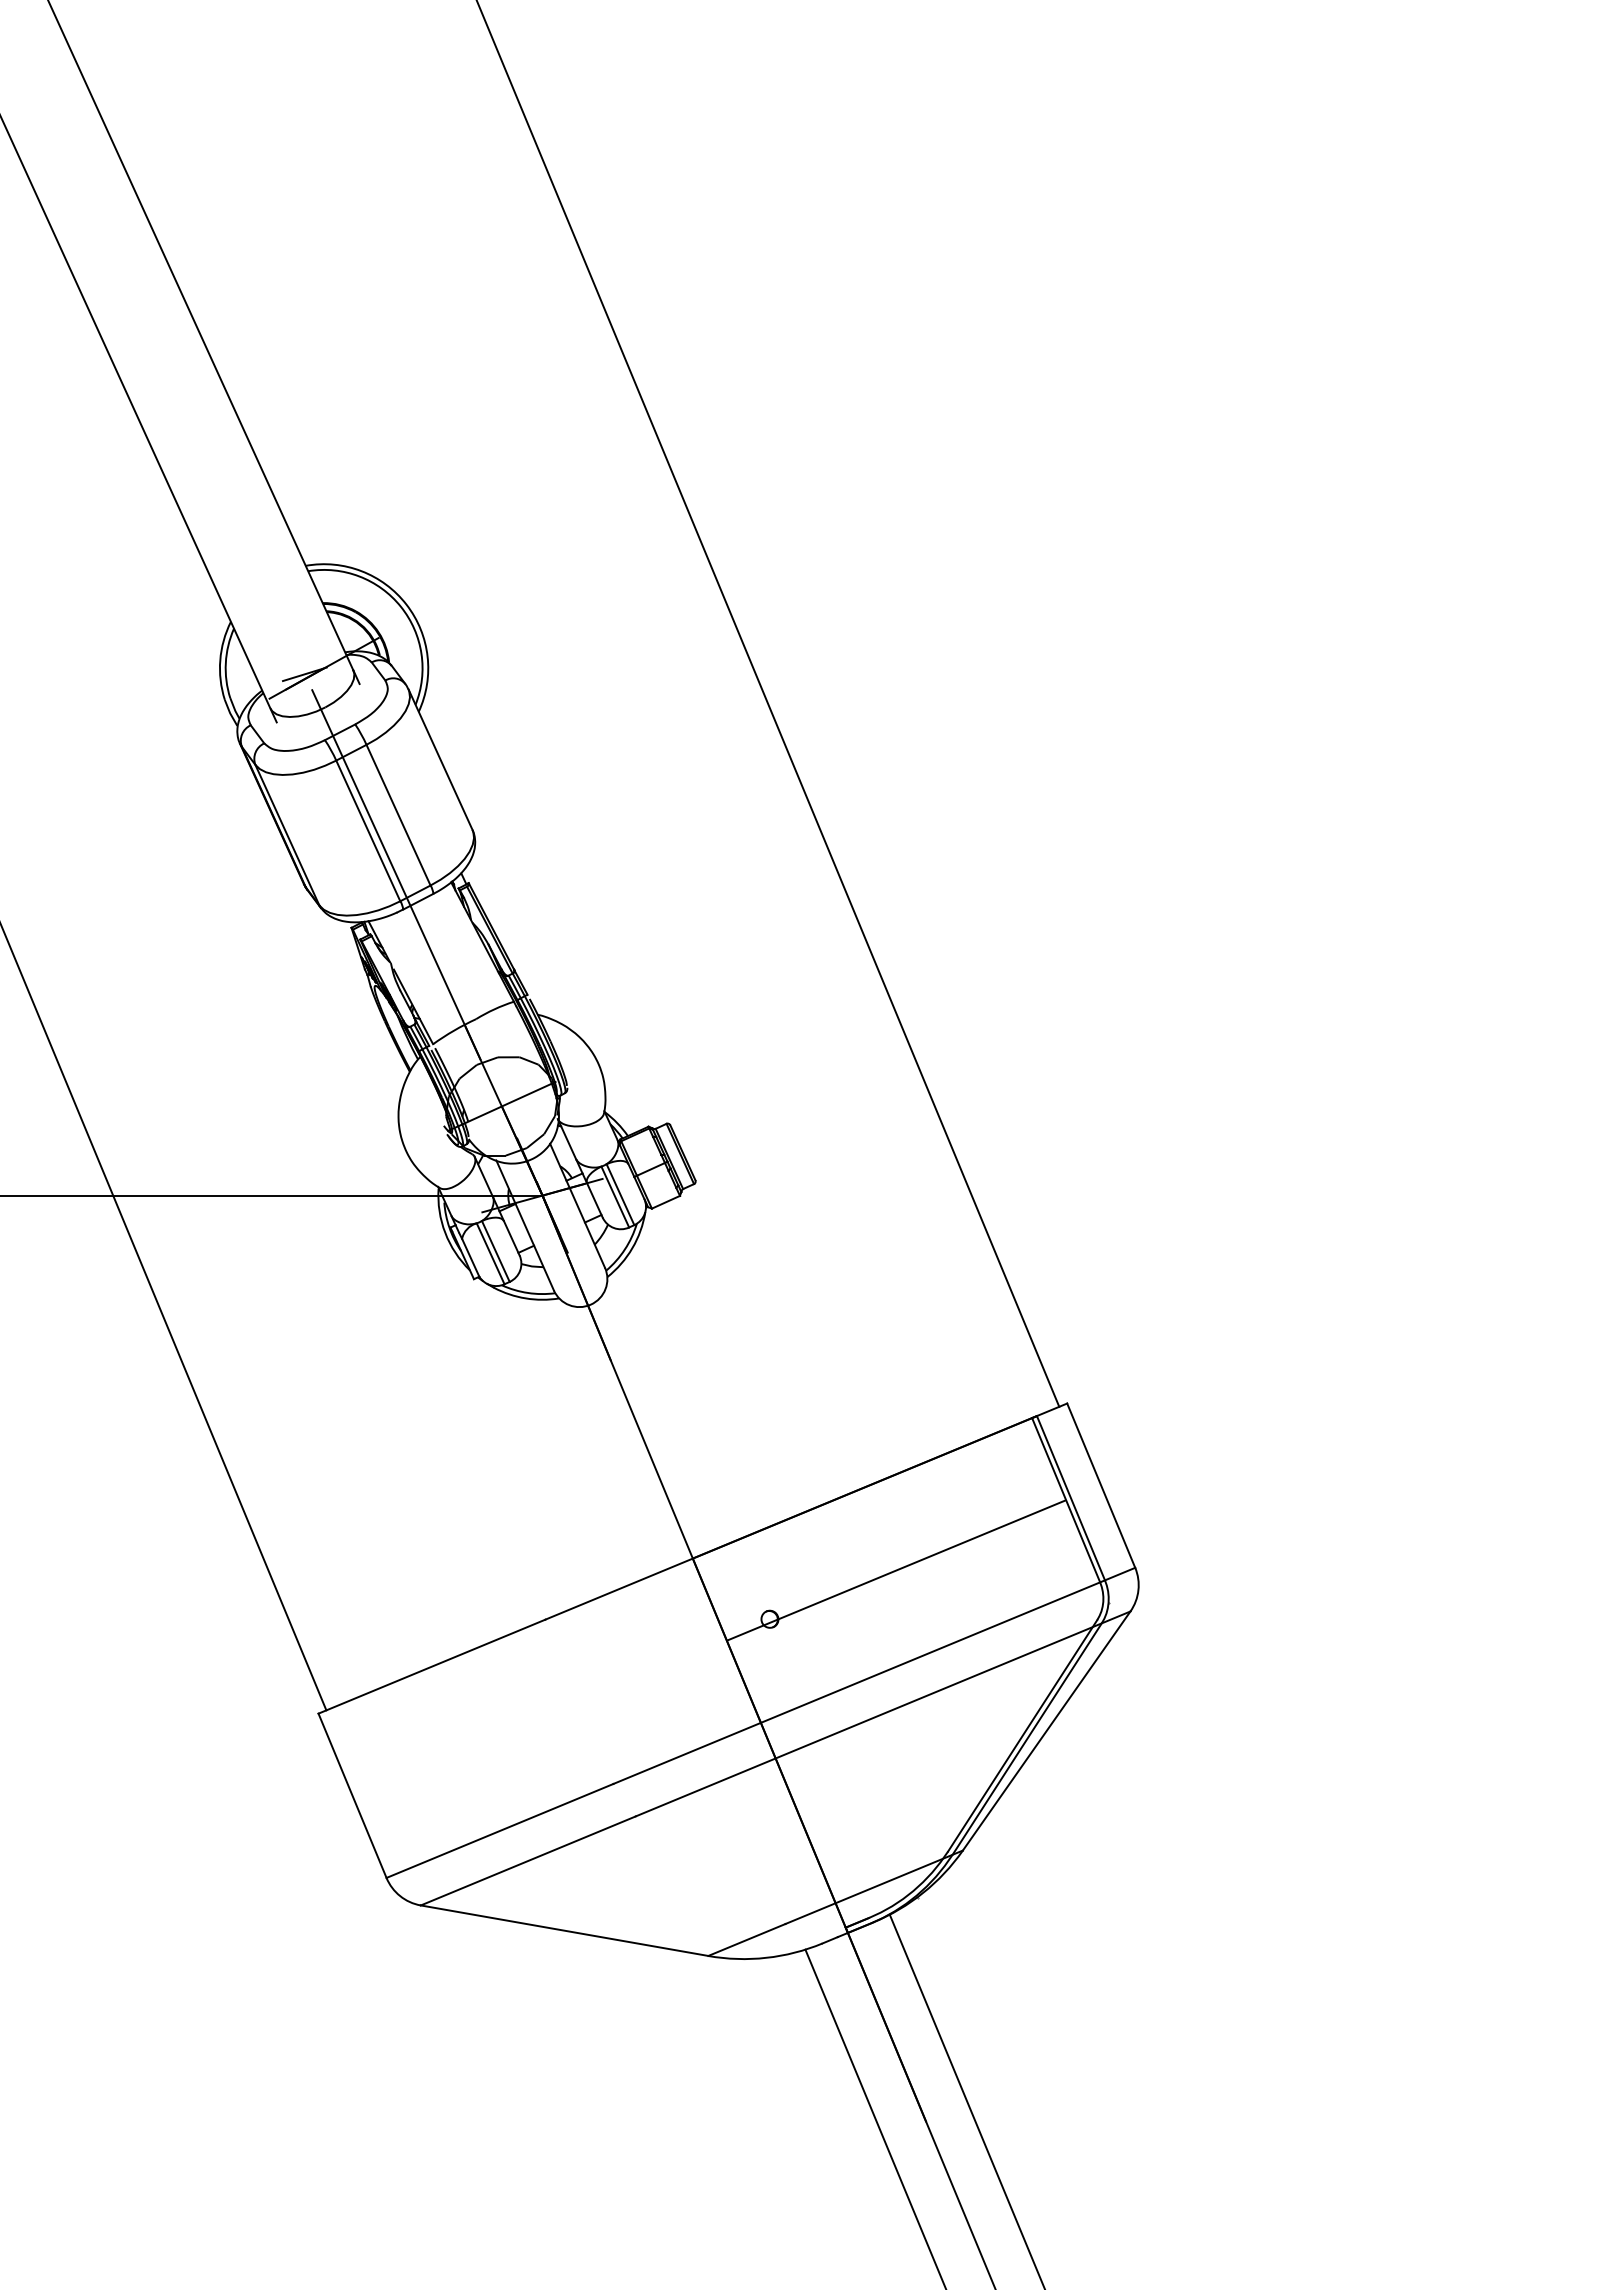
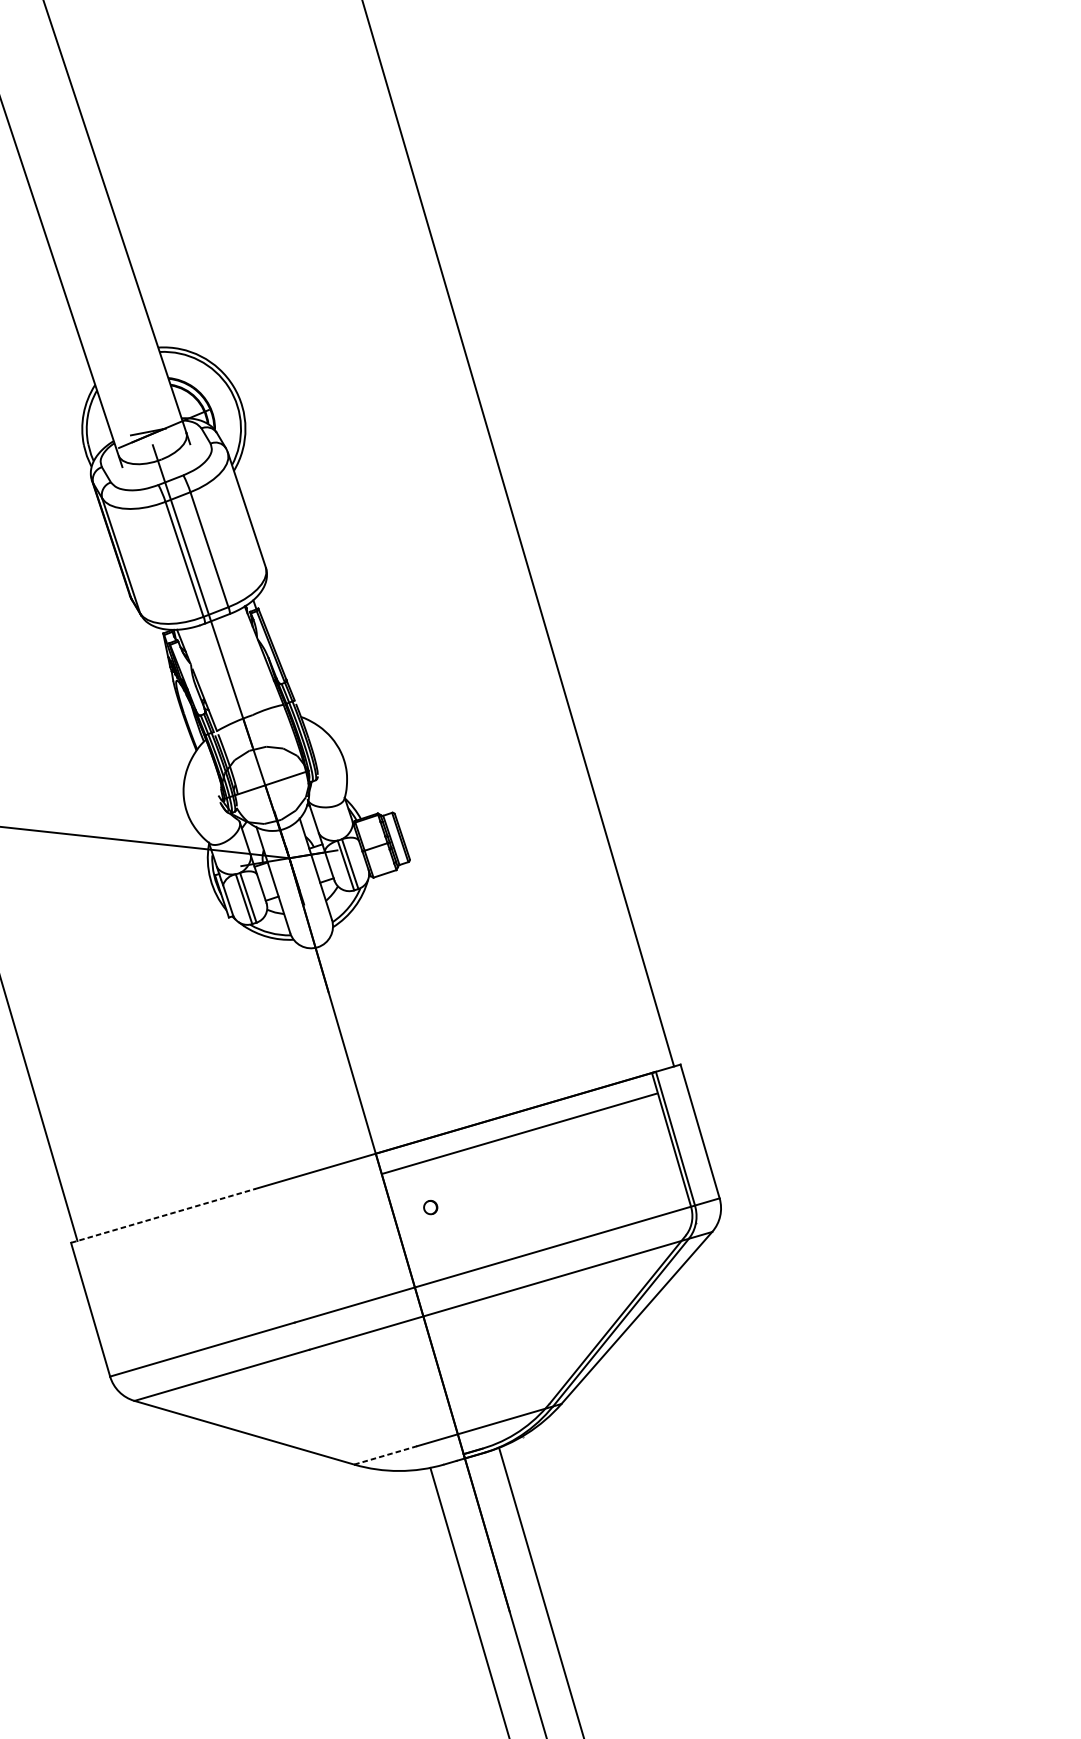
line: (896, 1570) -> (519, 1133), moved
line: (431, 1666) -> (163, 1215), solid -> dashed
line: (746, 1939) -> (385, 1455), solid -> dashed

